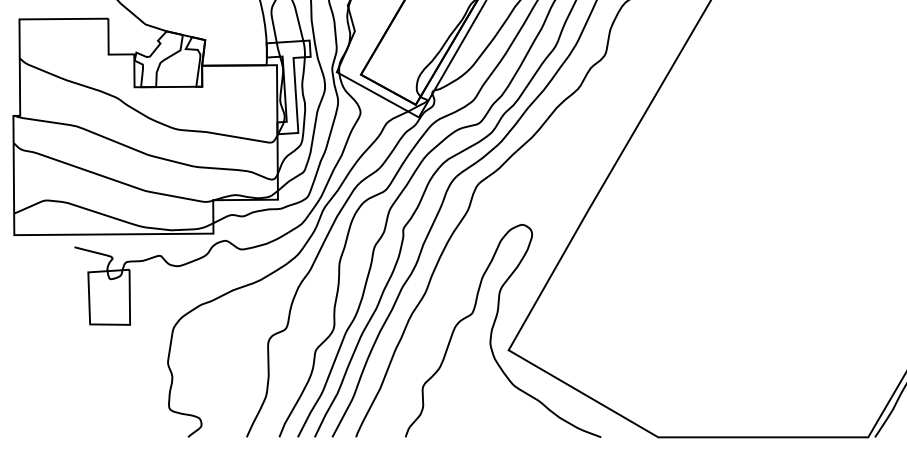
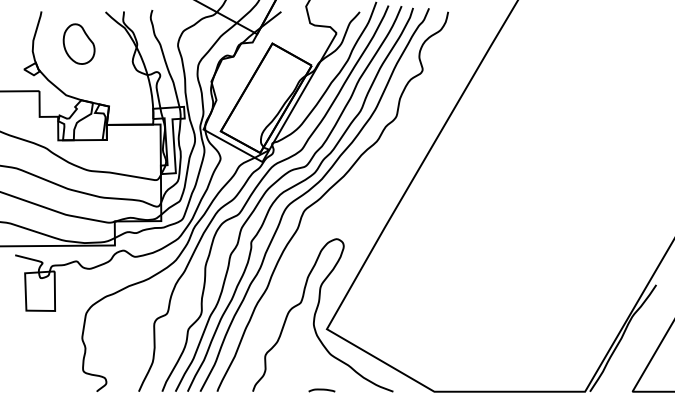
curve: (501, 435) -> (321, 390), added

